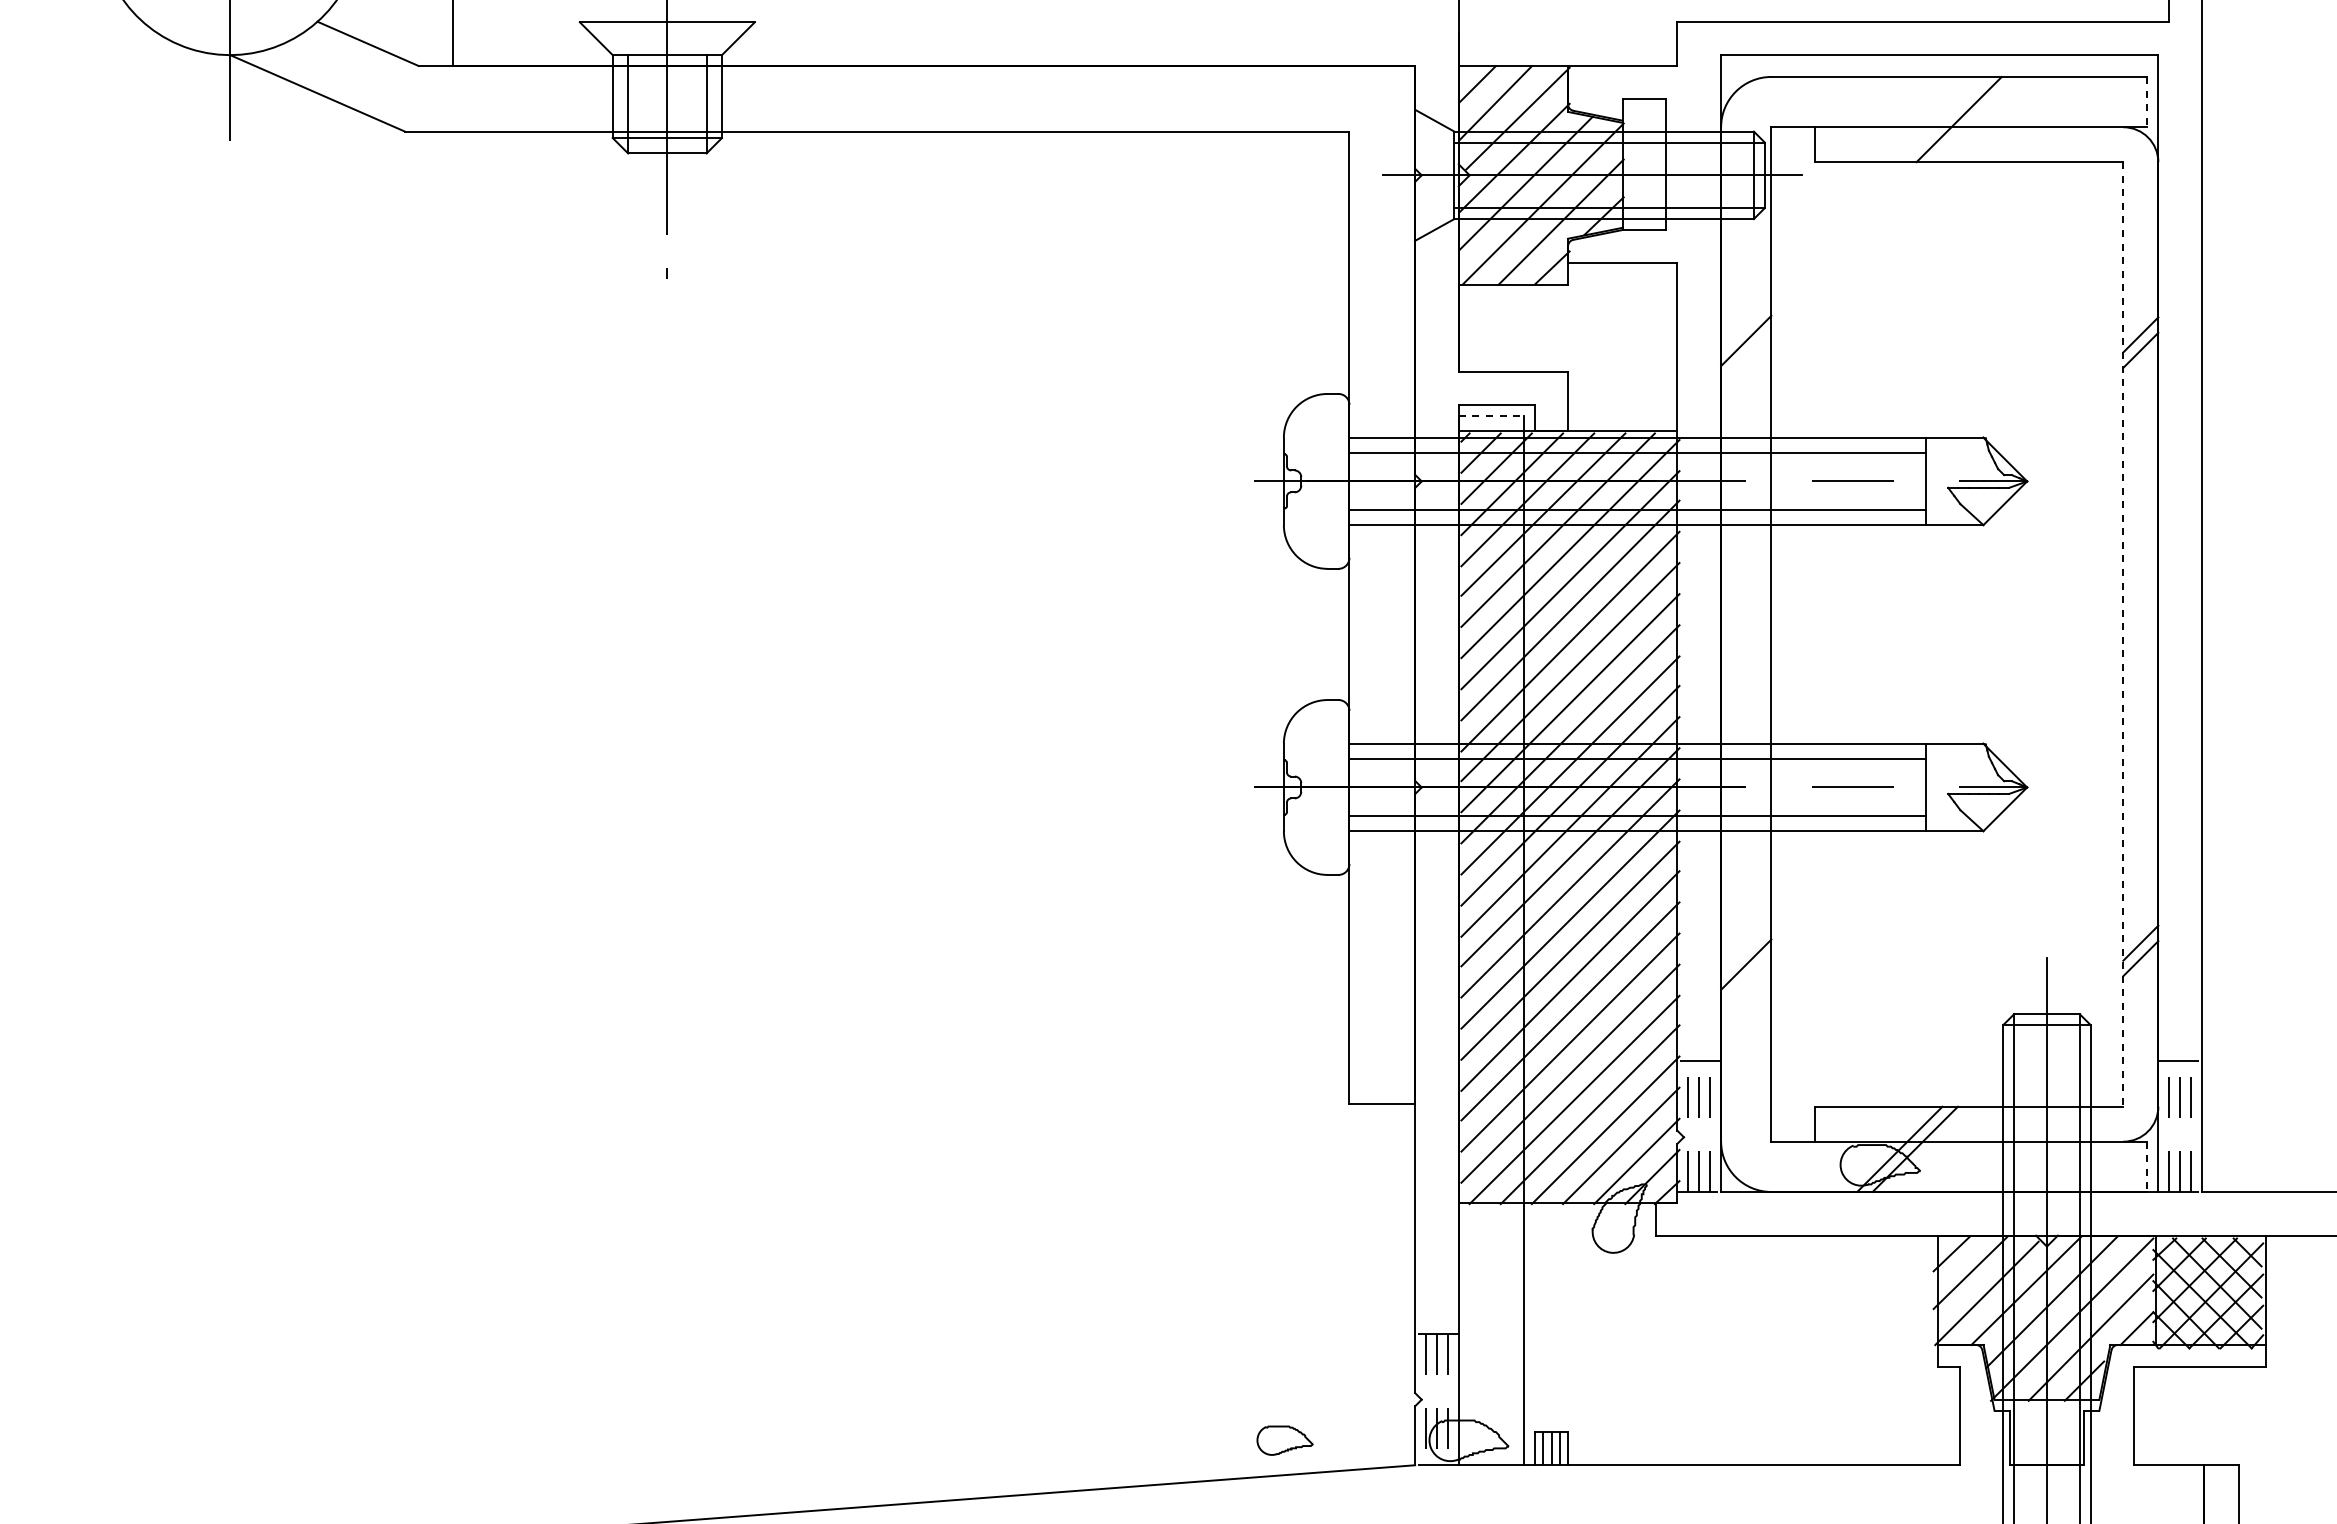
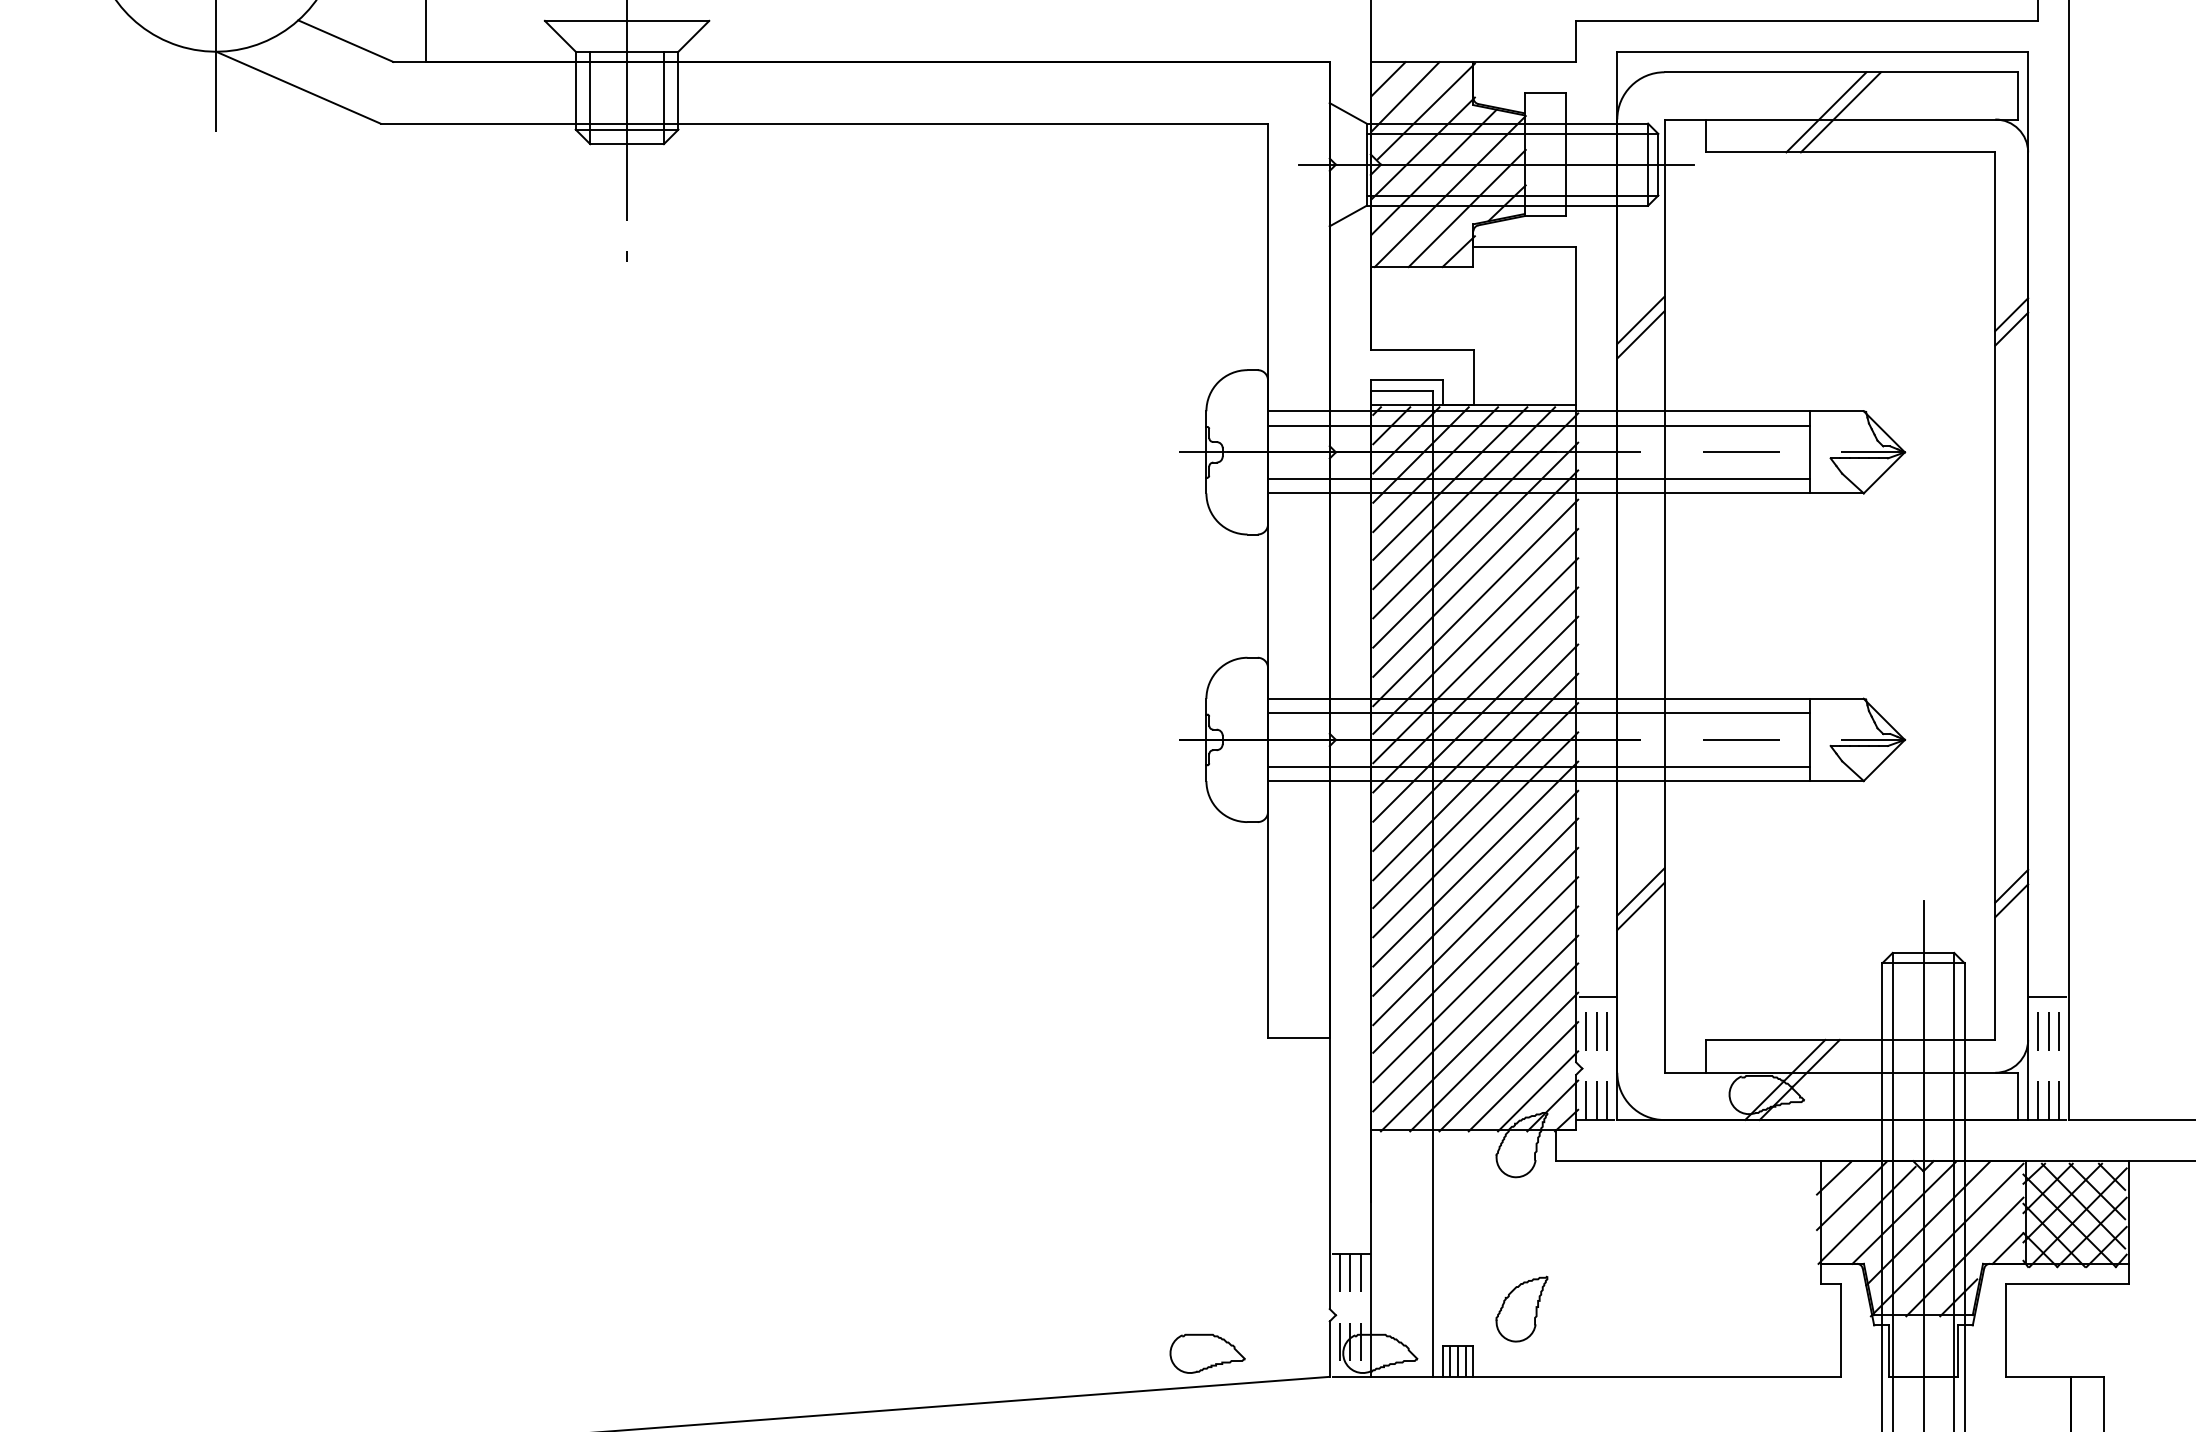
line: (2147, 102) -> (2017, 96), dashed -> solid
line: (1943, 119) -> (1826, 112), added
line: (1746, 356) -> (1641, 334), added
line: (1491, 415) -> (1401, 390), dashed -> solid
line: (2123, 634) -> (1995, 596), dashed -> solid
line: (1746, 949) -> (1641, 892), added
line: (2147, 1167) -> (2017, 1097), dashed -> solid
part: (1619, 1392) -> (1521, 1308), added
part: (1284, 1440) -> (1207, 1353), size x1.43

